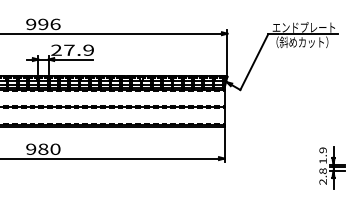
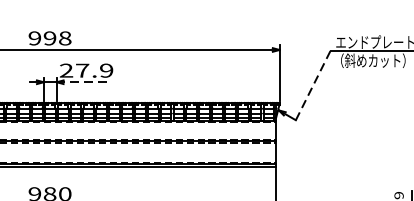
text: (55, 23) -> (65, 37), 996 -> 998
line: (71, 59) -> (85, 82), solid -> dashed
line: (254, 61) -> (313, 84), solid -> dashed

